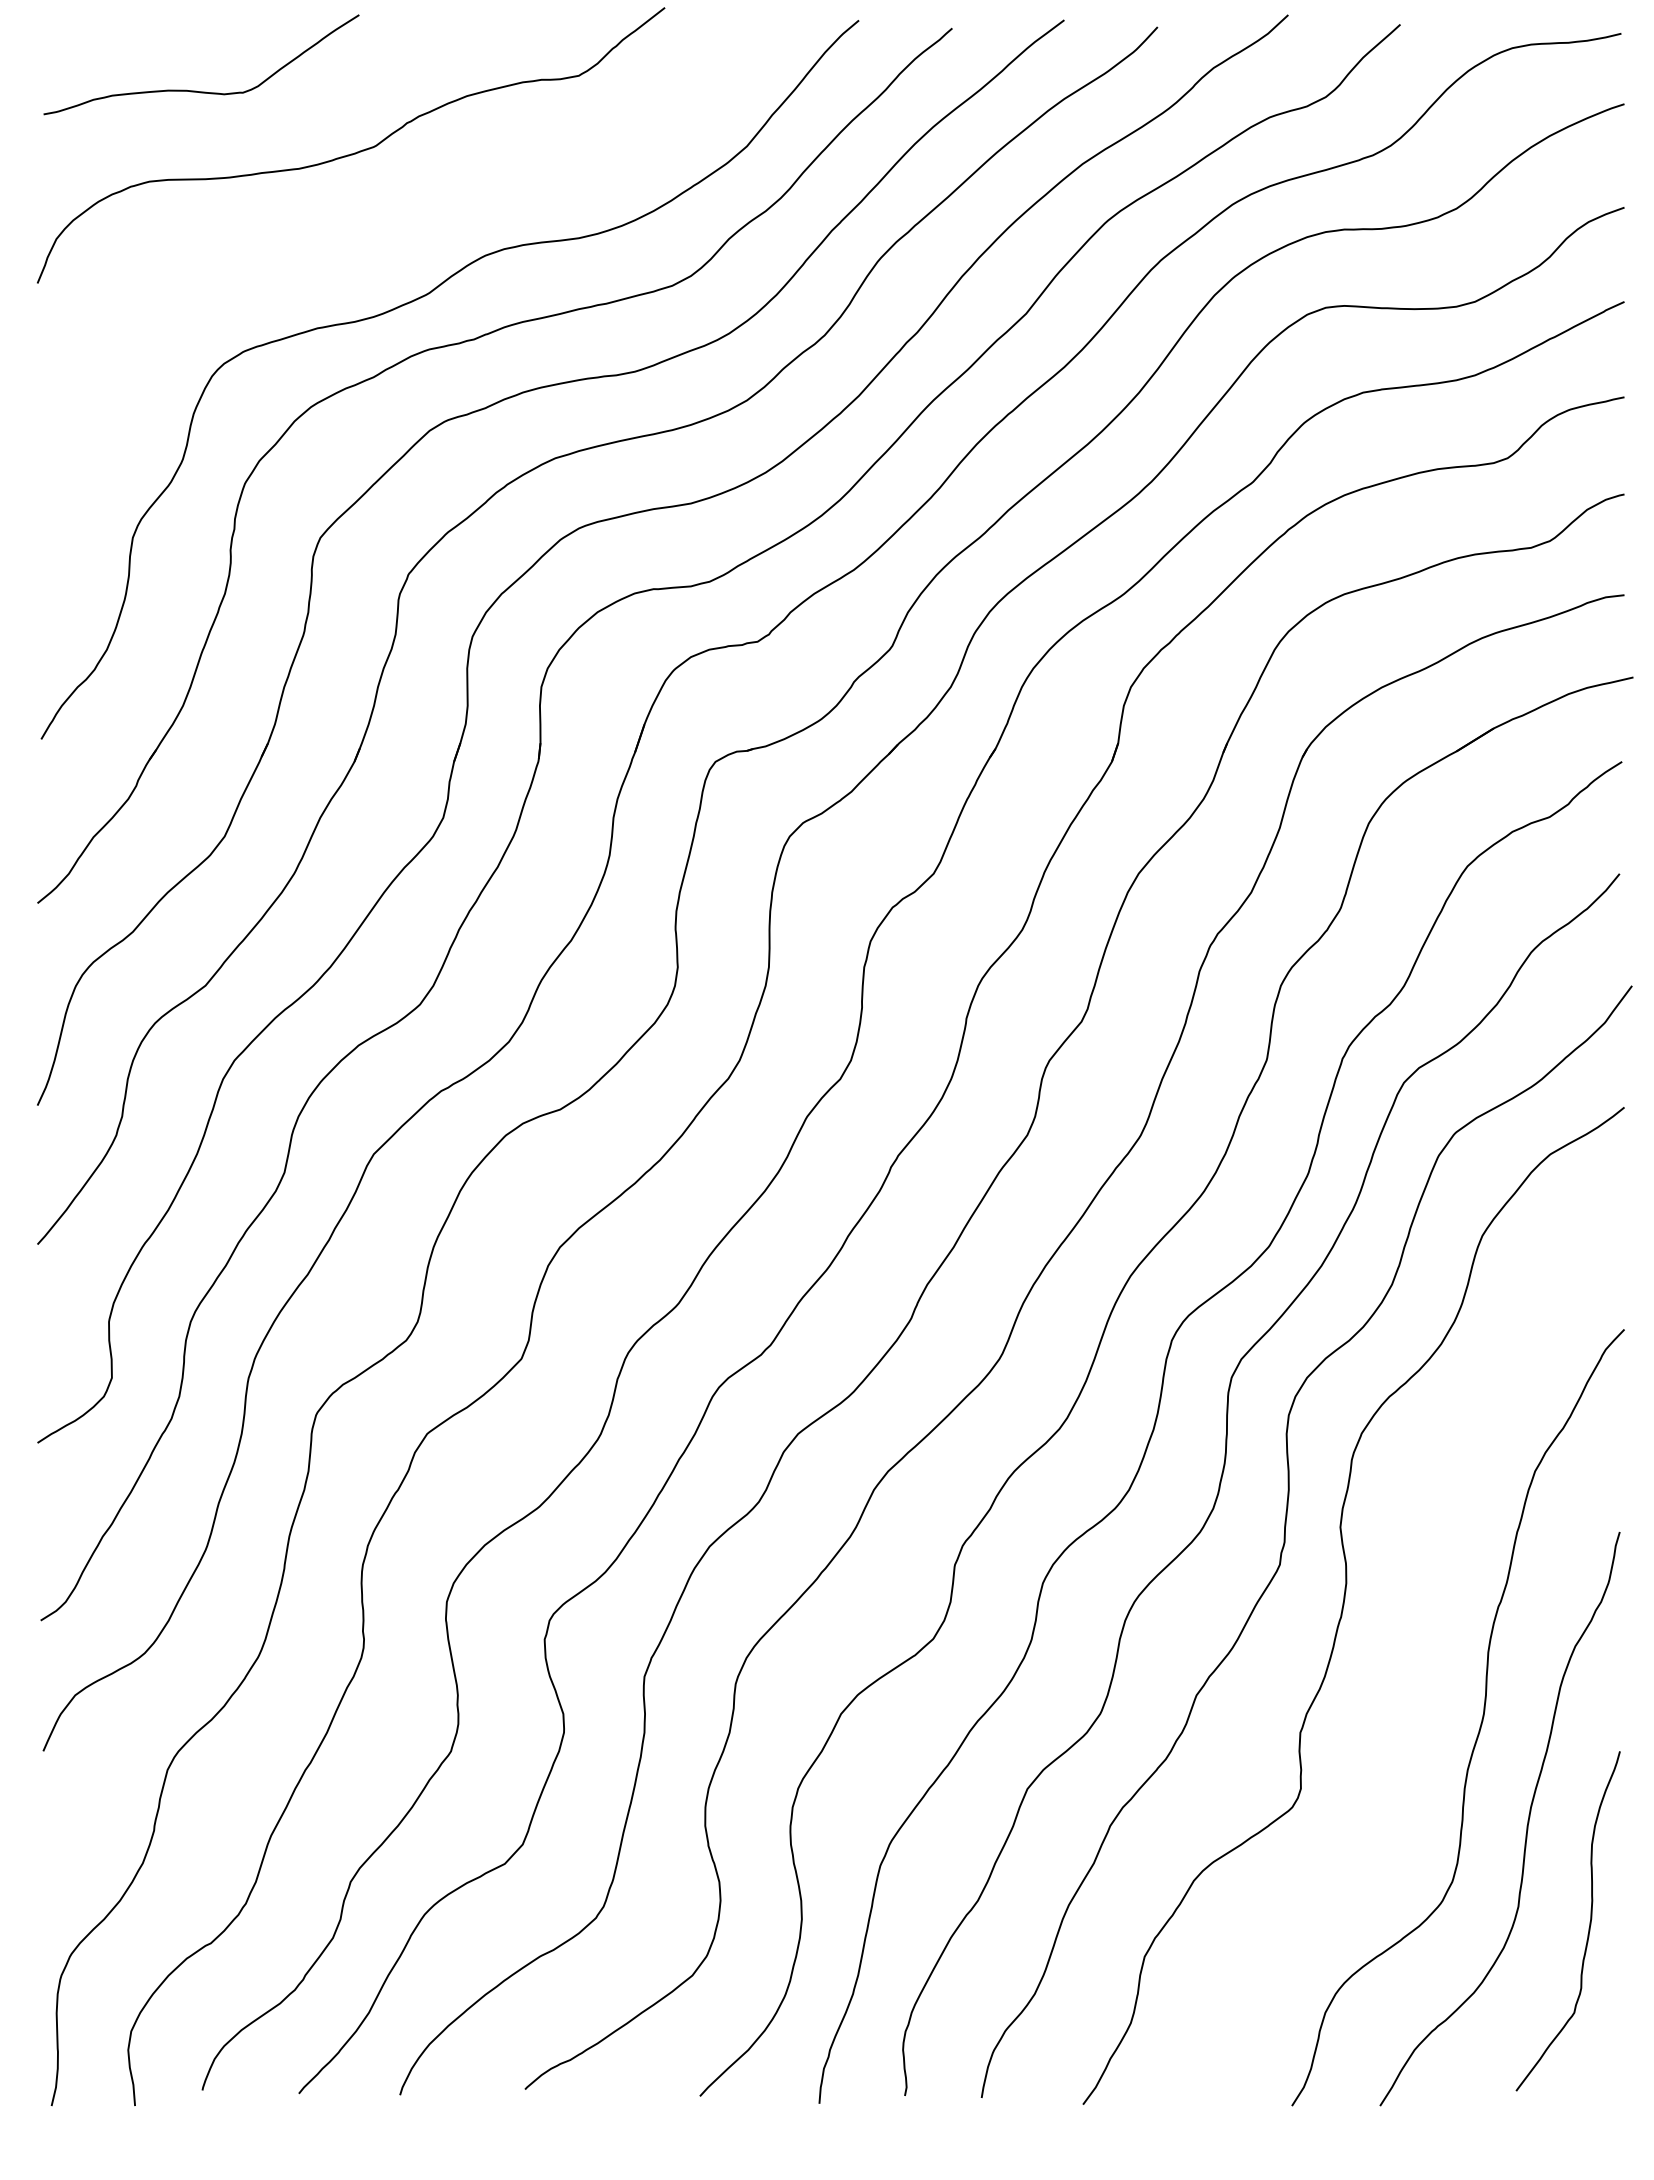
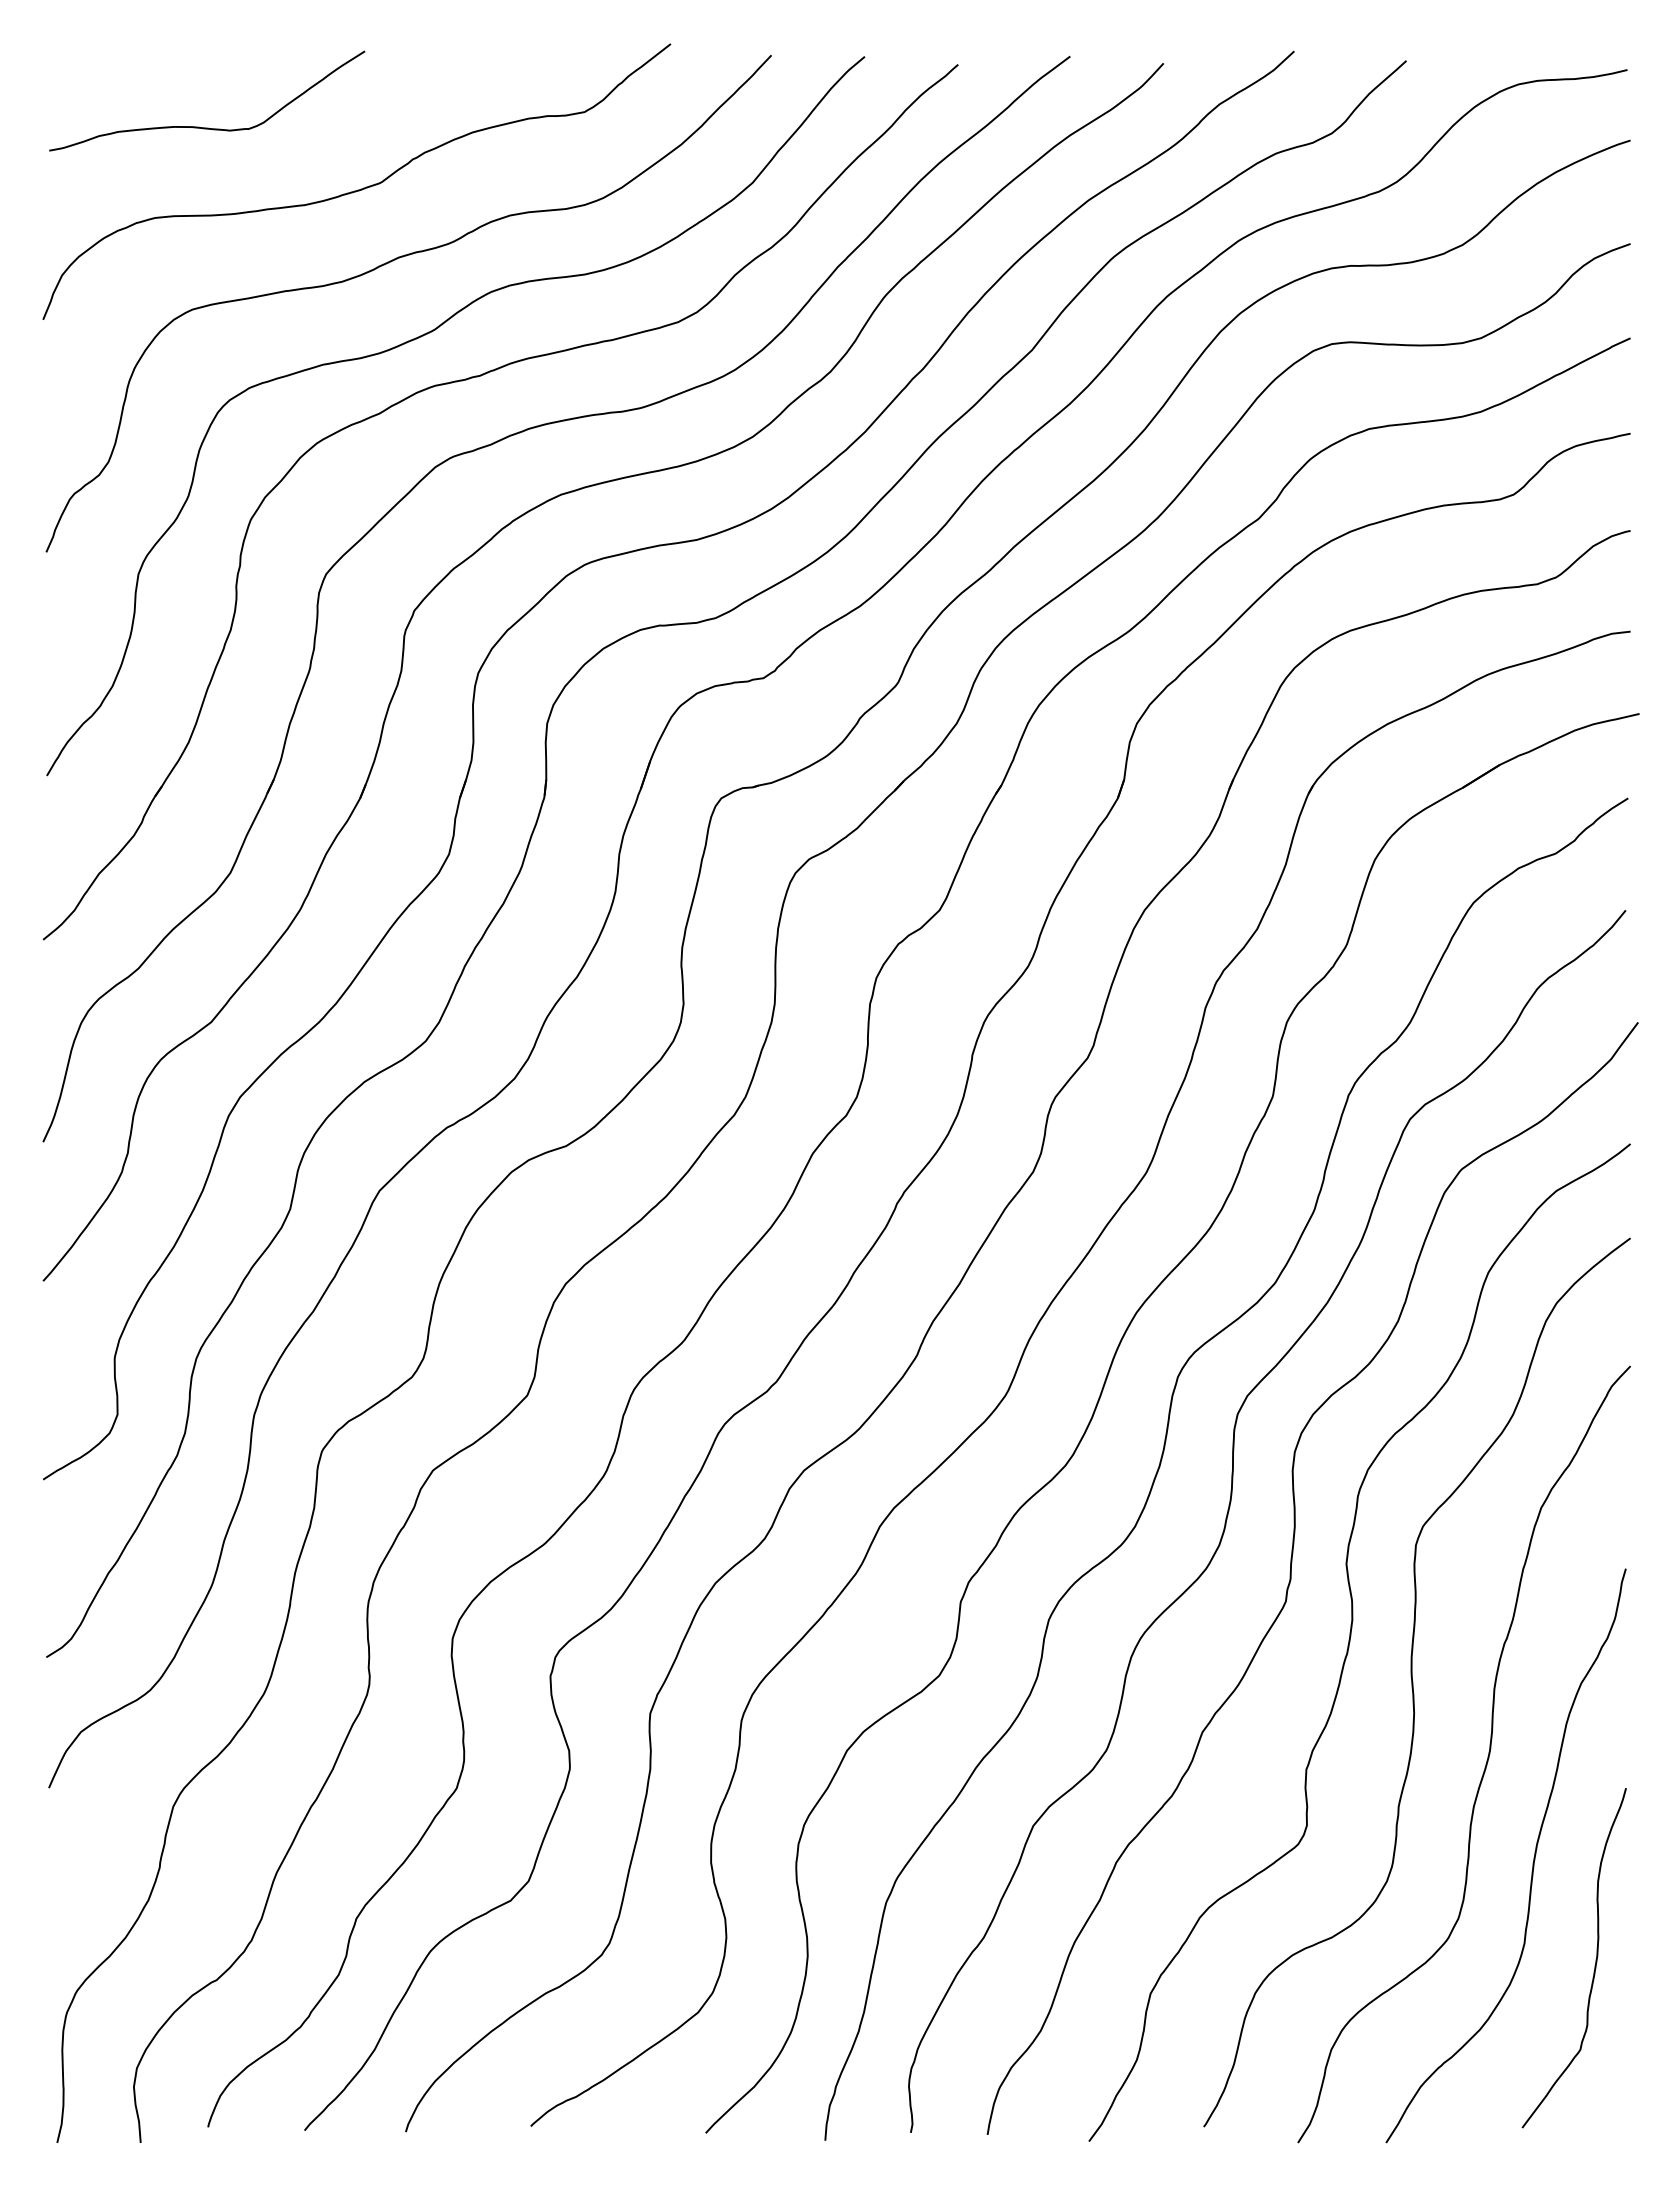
curve: (387, 225) -> (393, 261), added
curve: (1407, 1645) -> (1413, 1682), added

